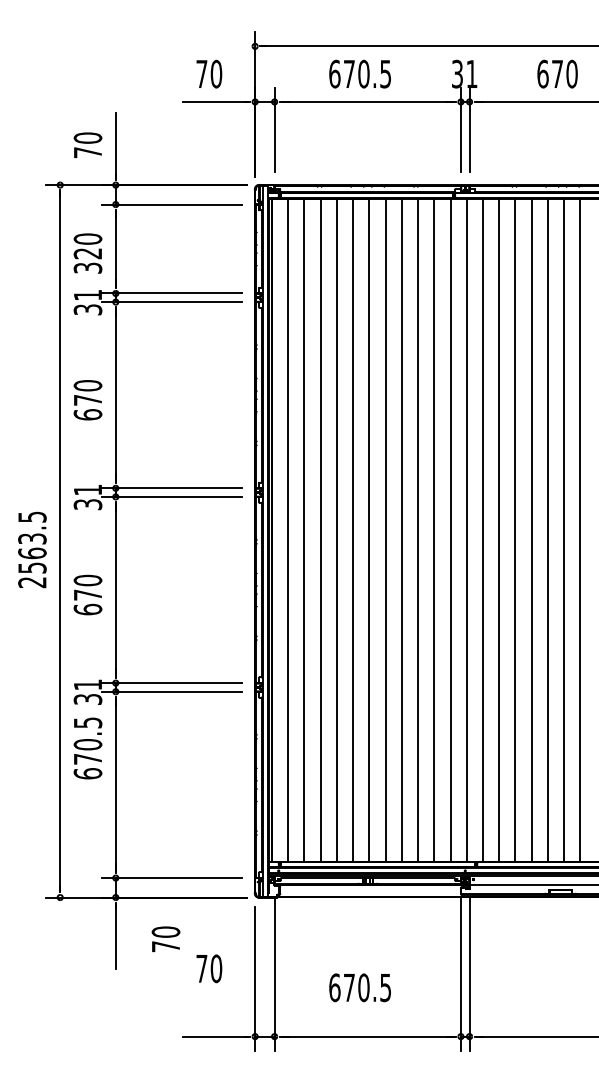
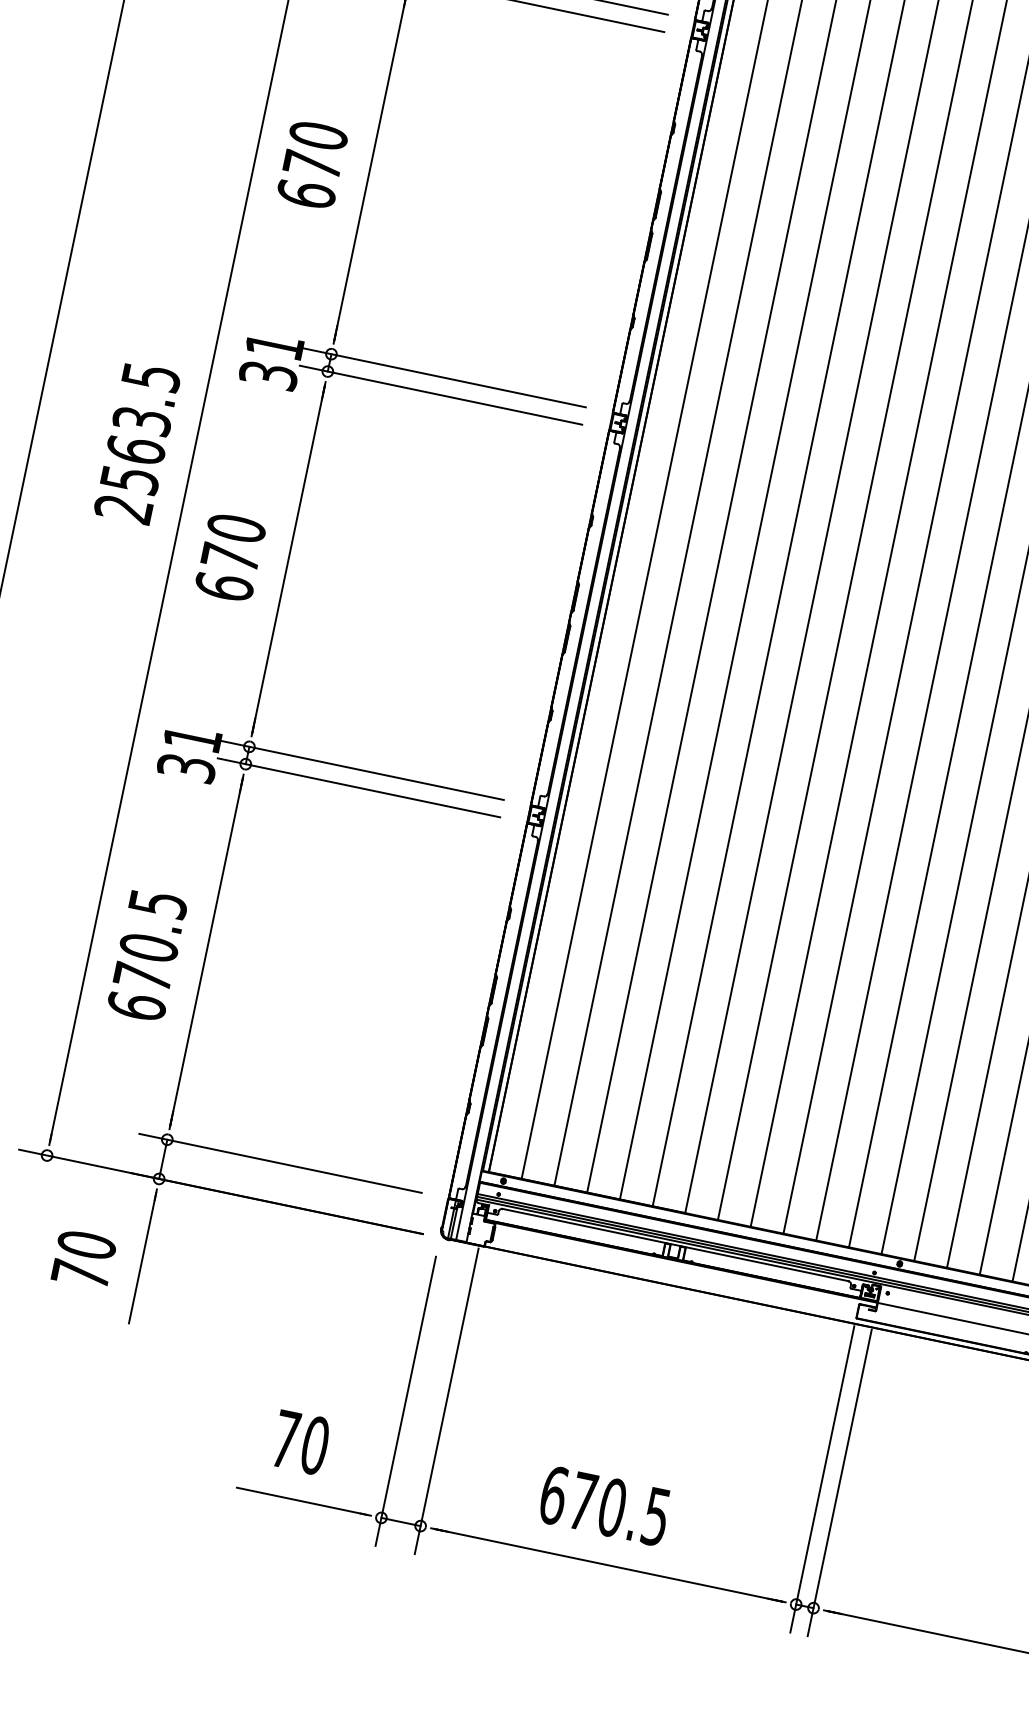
text: (87, 748) -> (146, 955), moved
text: (165, 938) -> (83, 1257), moved
text: (209, 968) -> (301, 1442), moved
text: (359, 987) -> (603, 1505), moved

